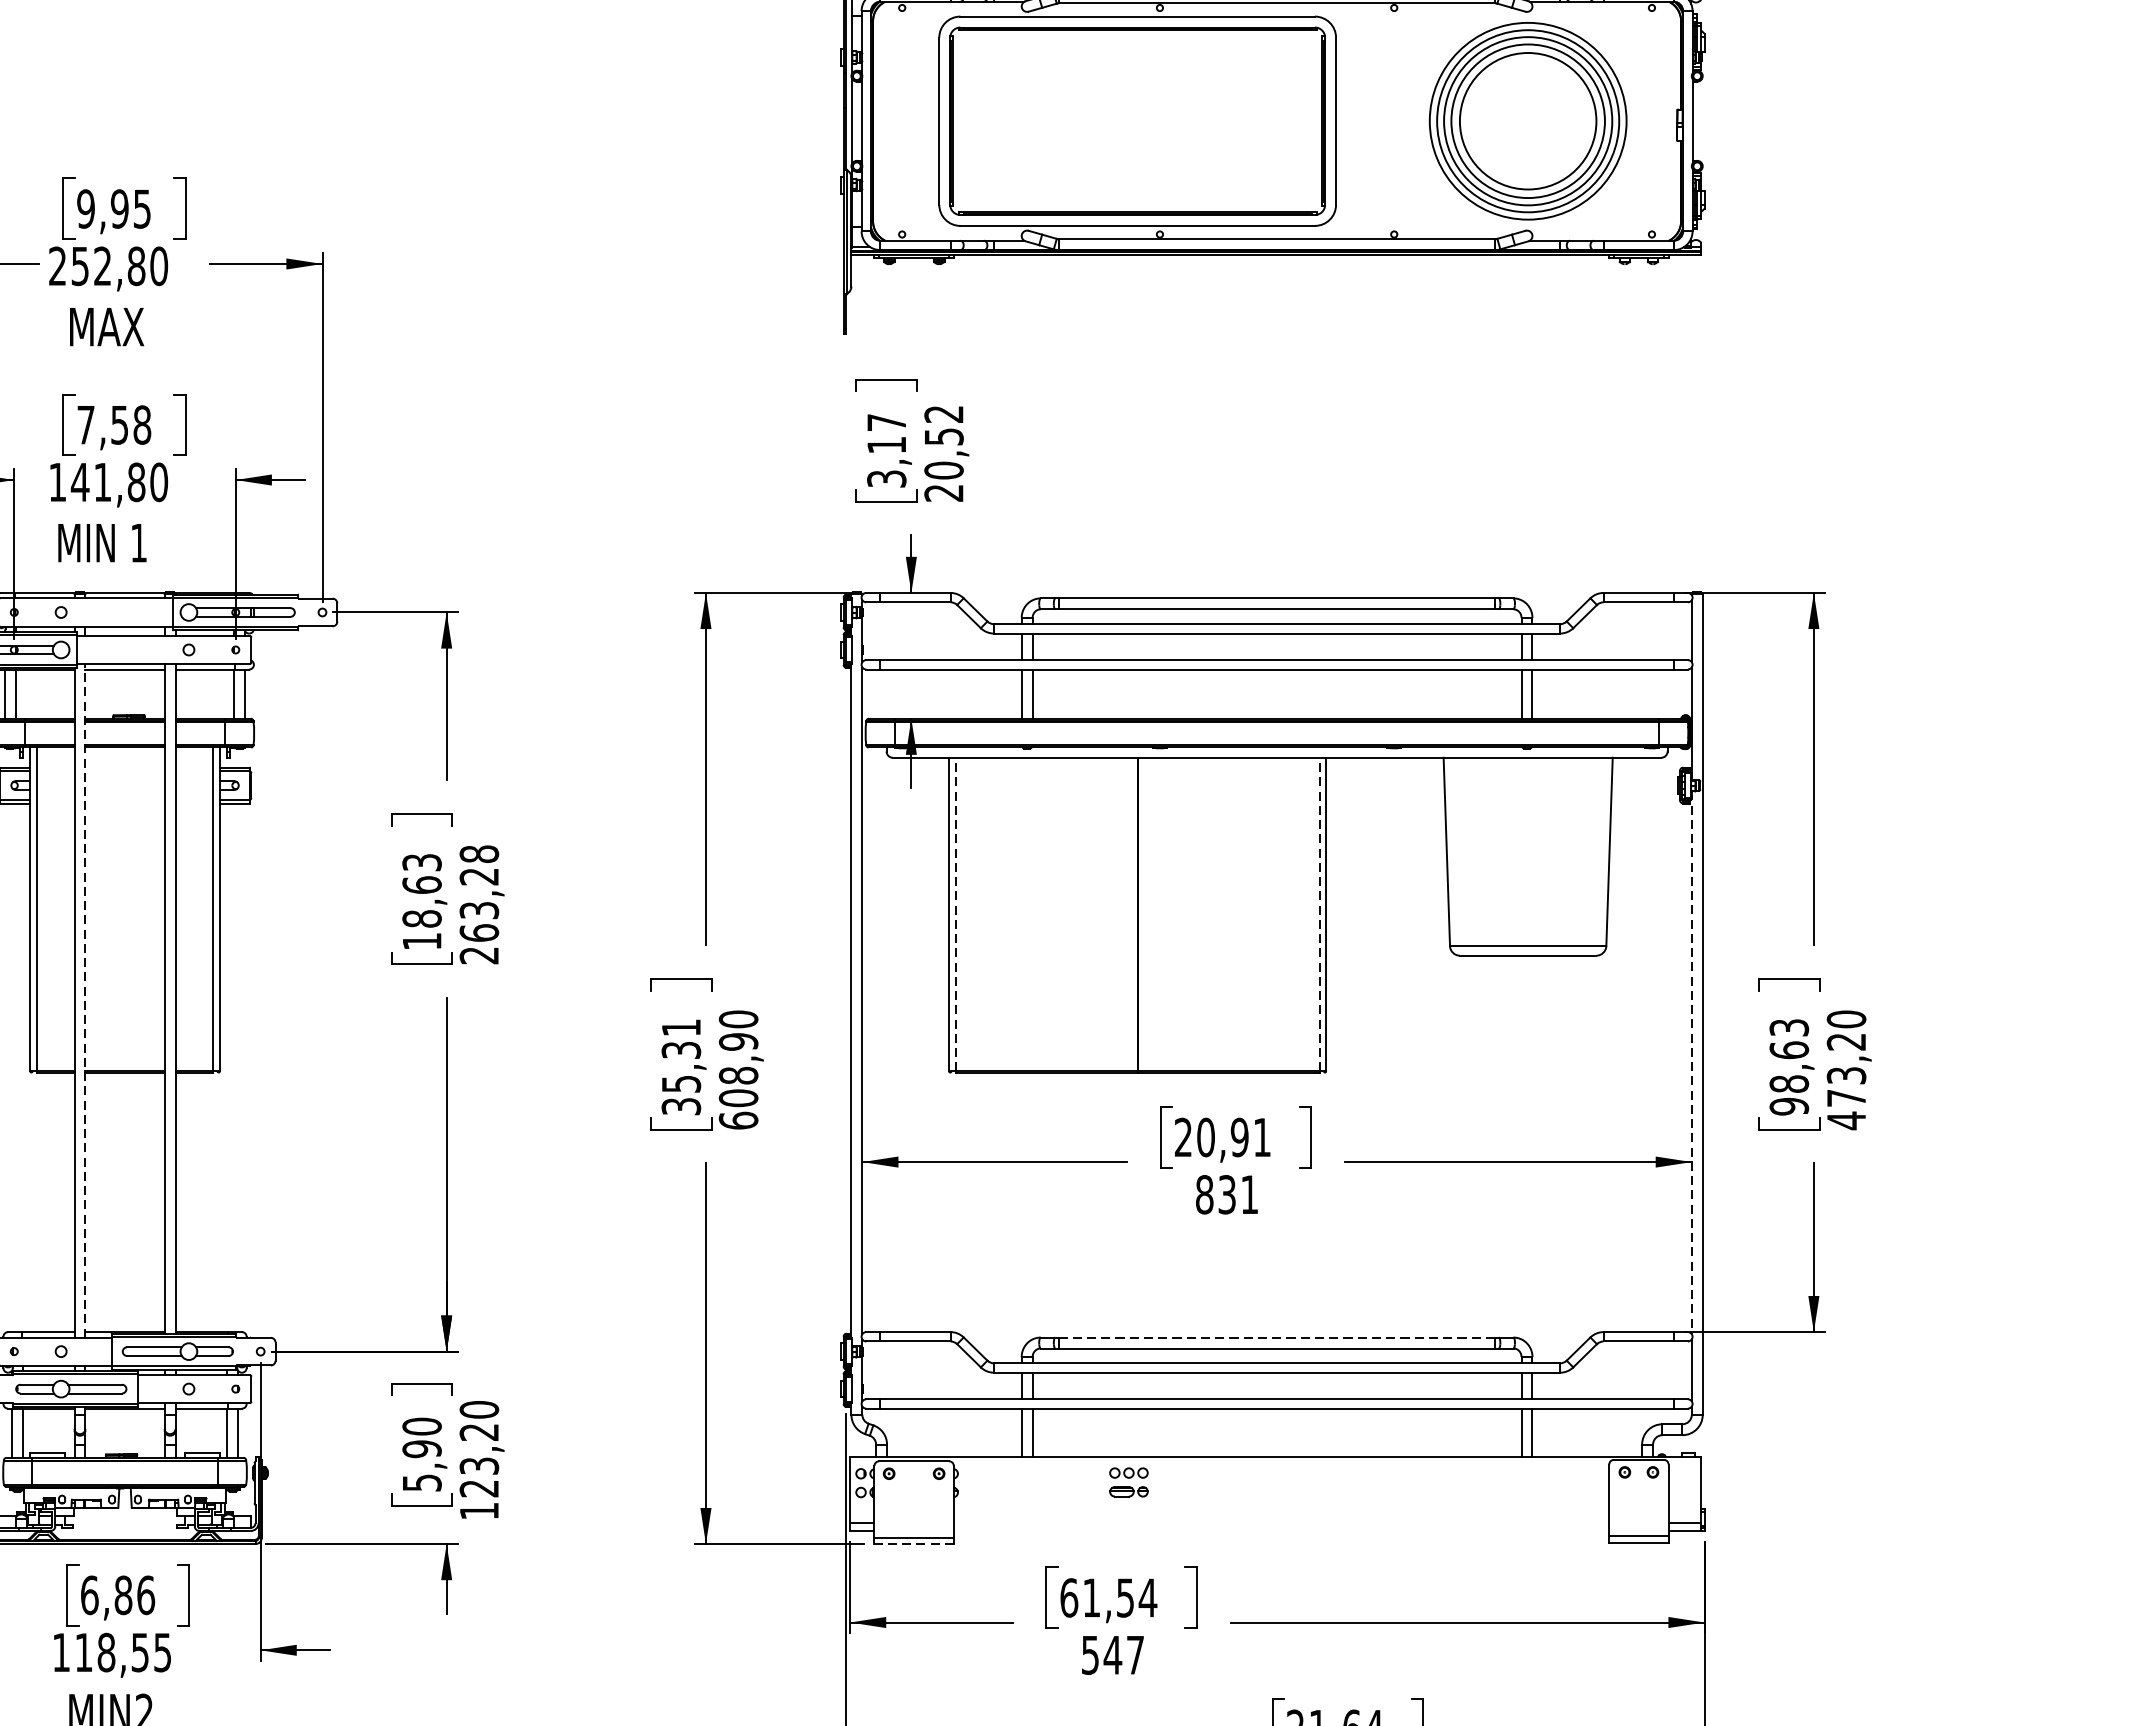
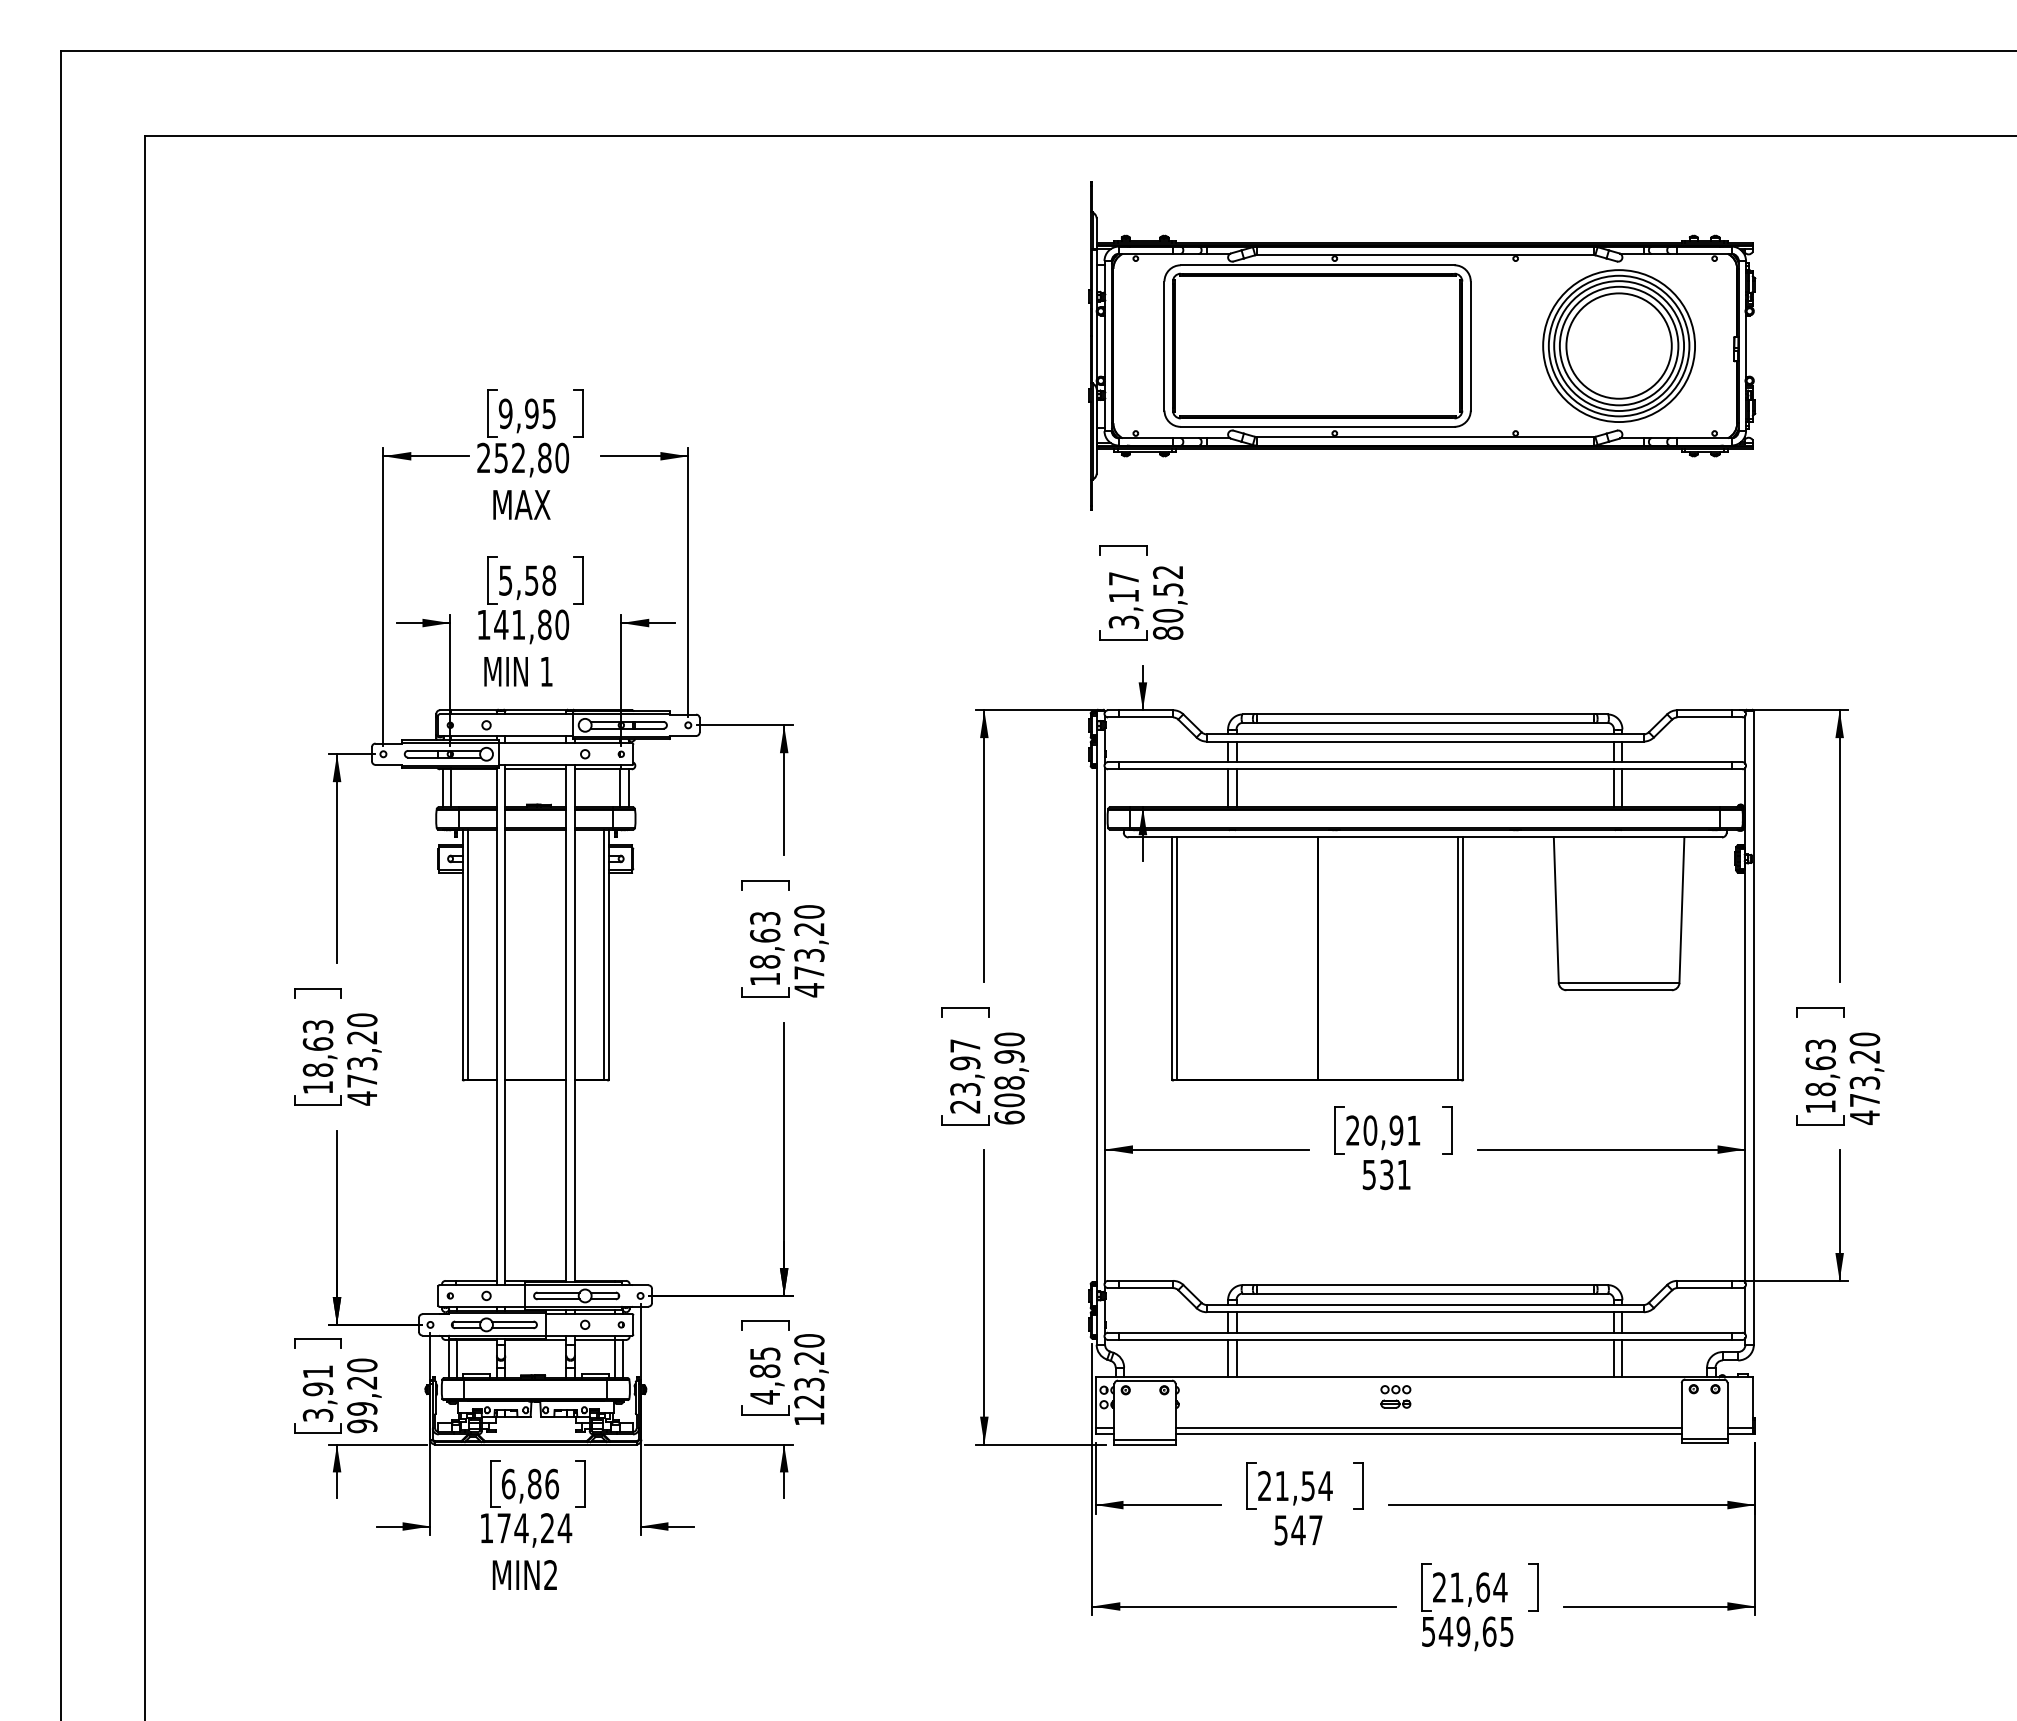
text: (85, 424) -> (505, 580), 7,58 -> 5,58
text: (944, 492) -> (1168, 632), 20,52 -> 80,52
text: (479, 905) -> (809, 951), 263,28 -> 473,20
line: (956, 914) -> (1177, 958), dashed -> solid
line: (1320, 914) -> (1458, 958), dashed -> solid
line: (85, 1001) -> (505, 1025), dashed -> solid
line: (1691, 1062) -> (1745, 1072), dashed -> solid
text: (681, 1067) -> (965, 1076), 35,31 -> 23,97
text: (1789, 1106) -> (1820, 1106), 98,63 -> 18,63
text: (1204, 1194) -> (1369, 1174), 831 -> 531
line: (1276, 1338) -> (1424, 1285), dashed -> solid
text: (422, 1454) -> (765, 1375), 5,90 -> 4,85
part: (1128, 1481) -> (1395, 1396), moved
line: (1281, 1523) -> (1428, 1428), added
line: (1281, 1531) -> (1428, 1434), added
line: (914, 1544) -> (1145, 1444), dashed -> solid
text: (1068, 1597) -> (1264, 1485), 61,54 -> 21,54
text: (123, 1652) -> (534, 1528), 118,55 -> 174,24

